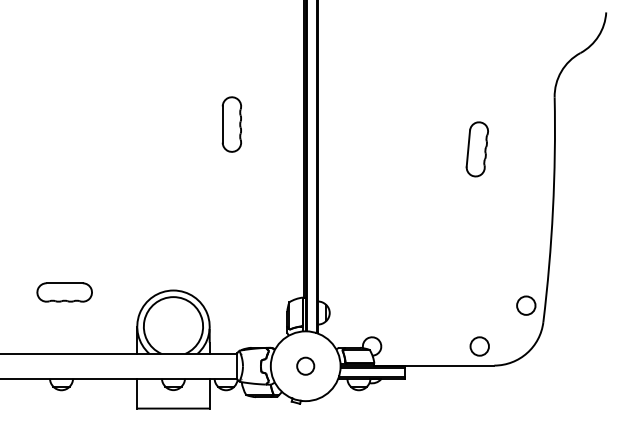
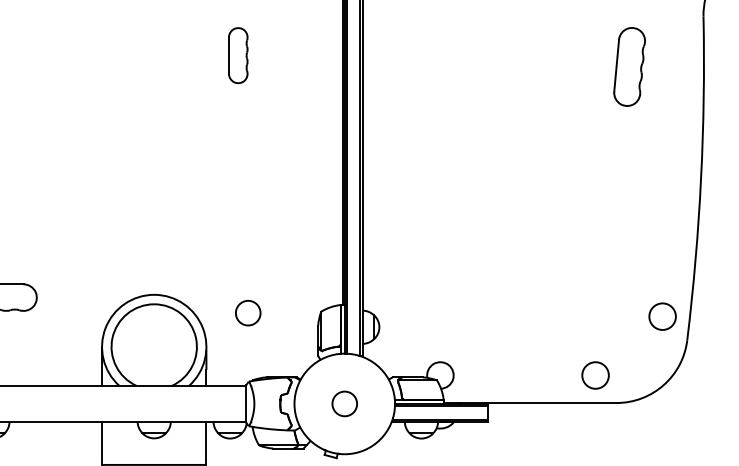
part: (231, 124) -> (237, 55), size x0.7
part: (476, 149) -> (628, 67), moved
circle: (238, 302) -> (247, 312), added

